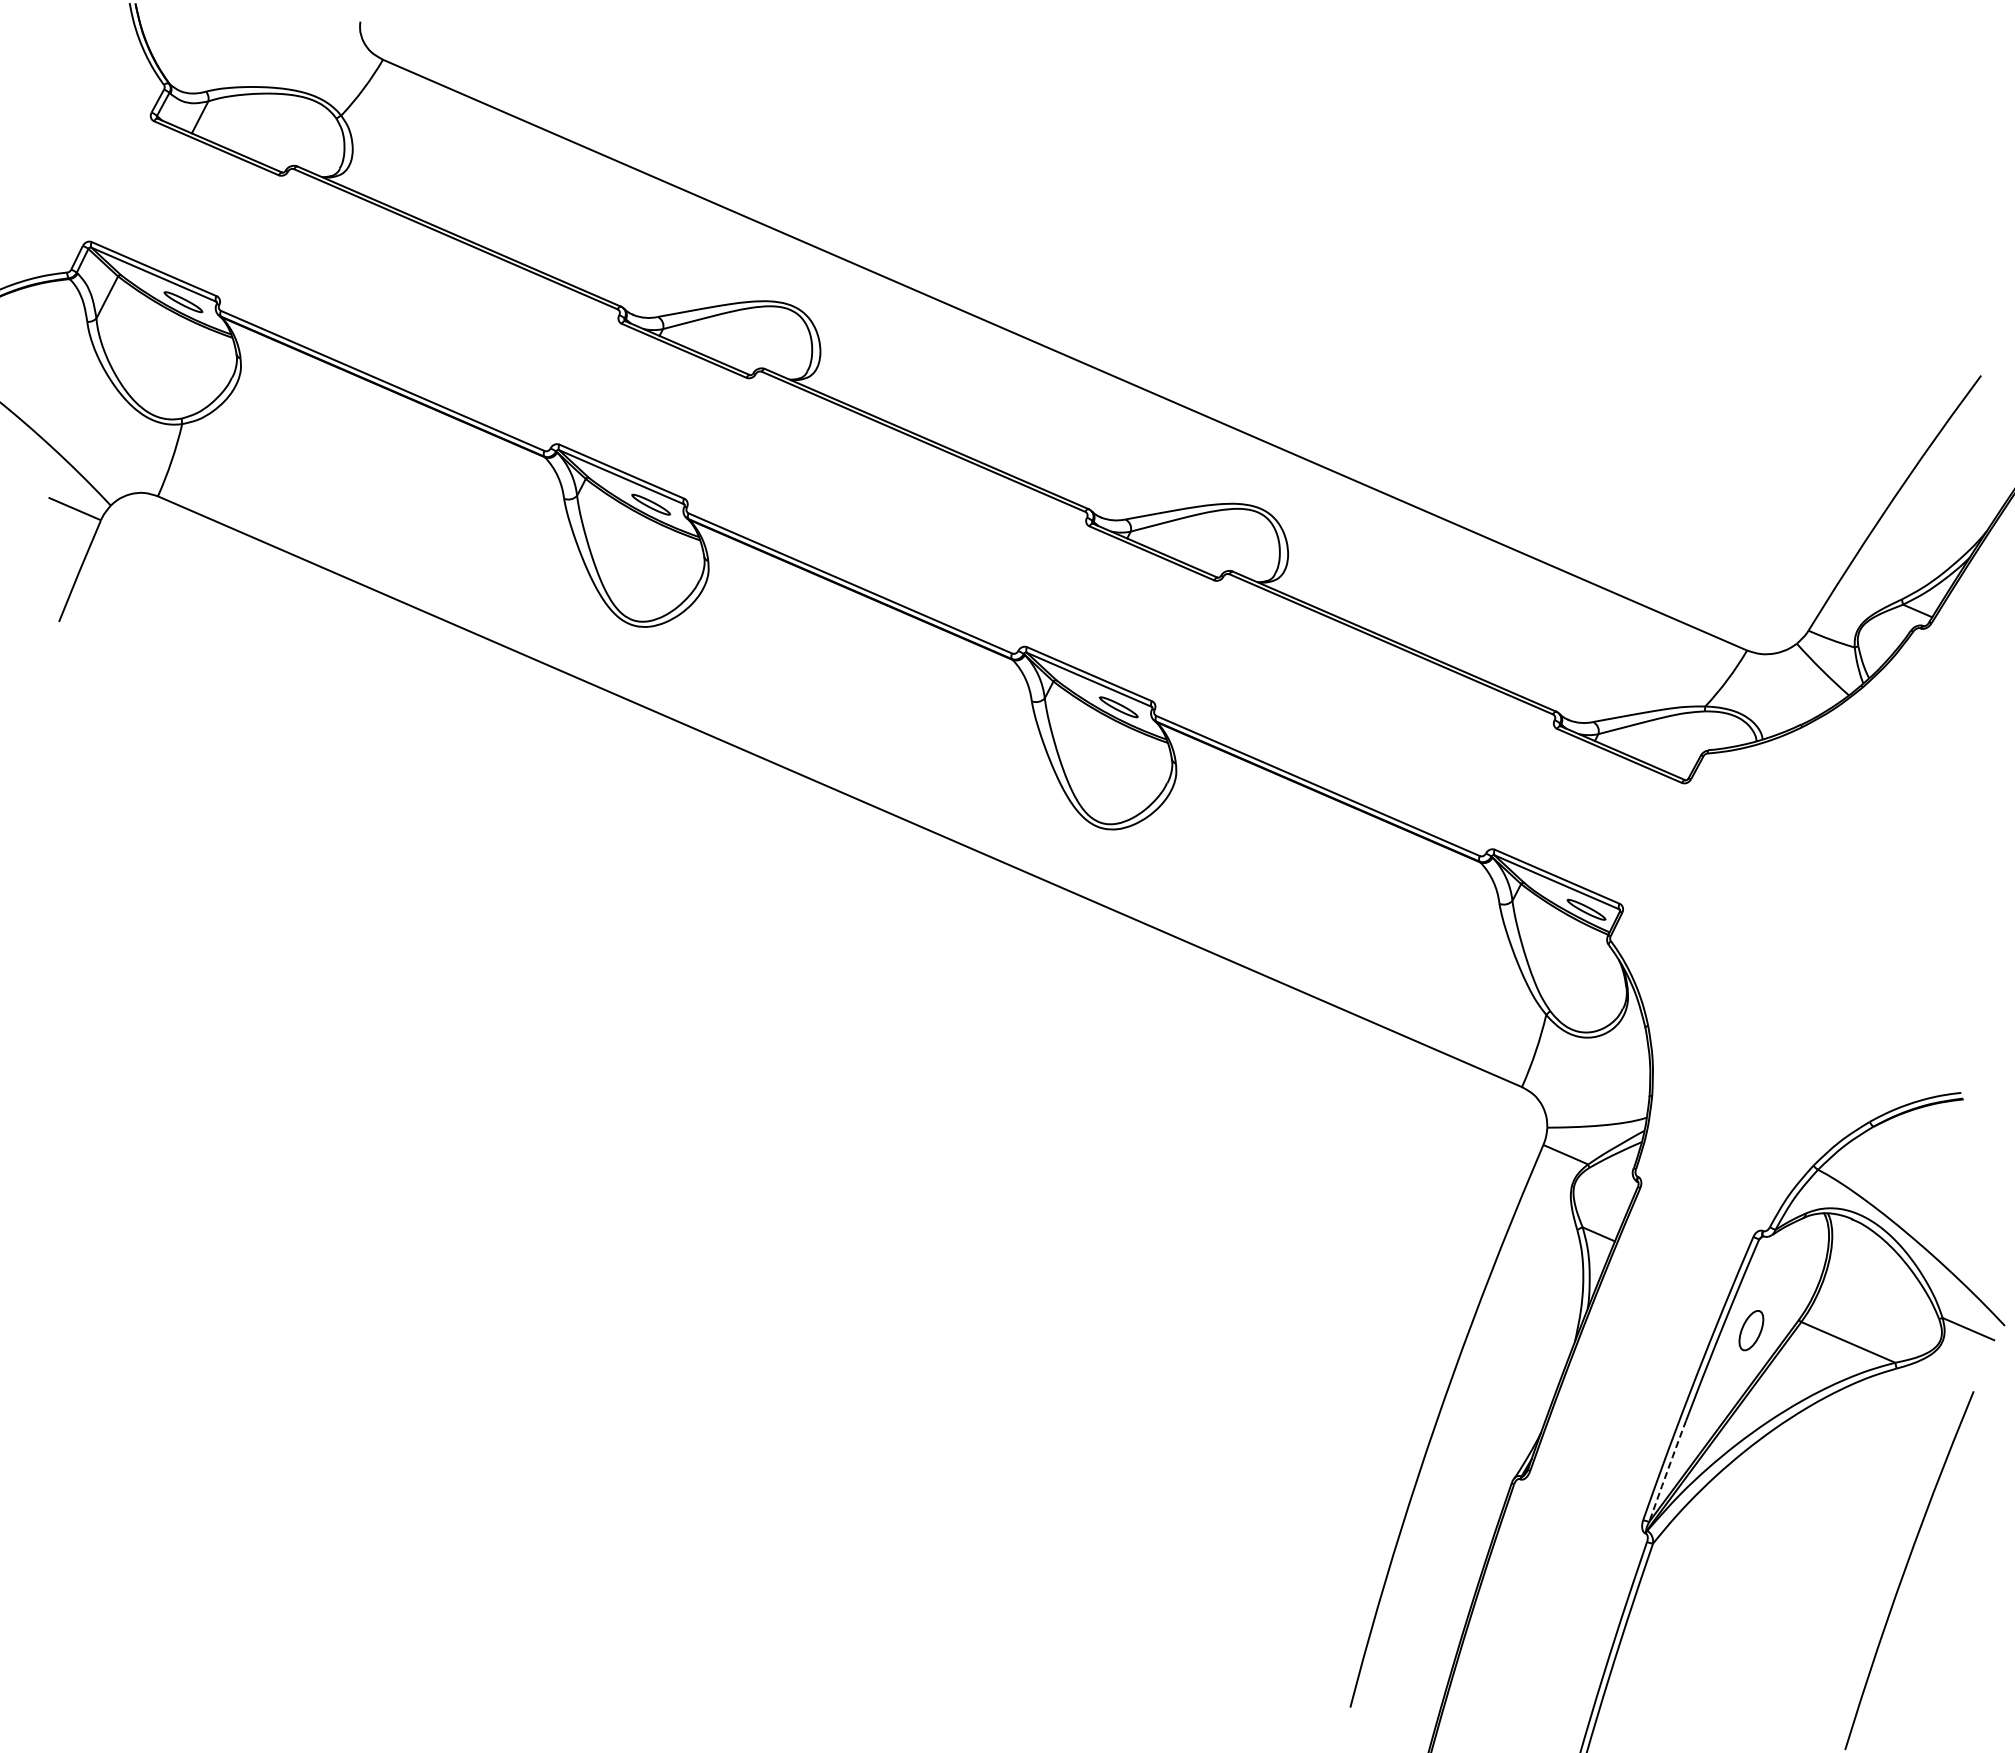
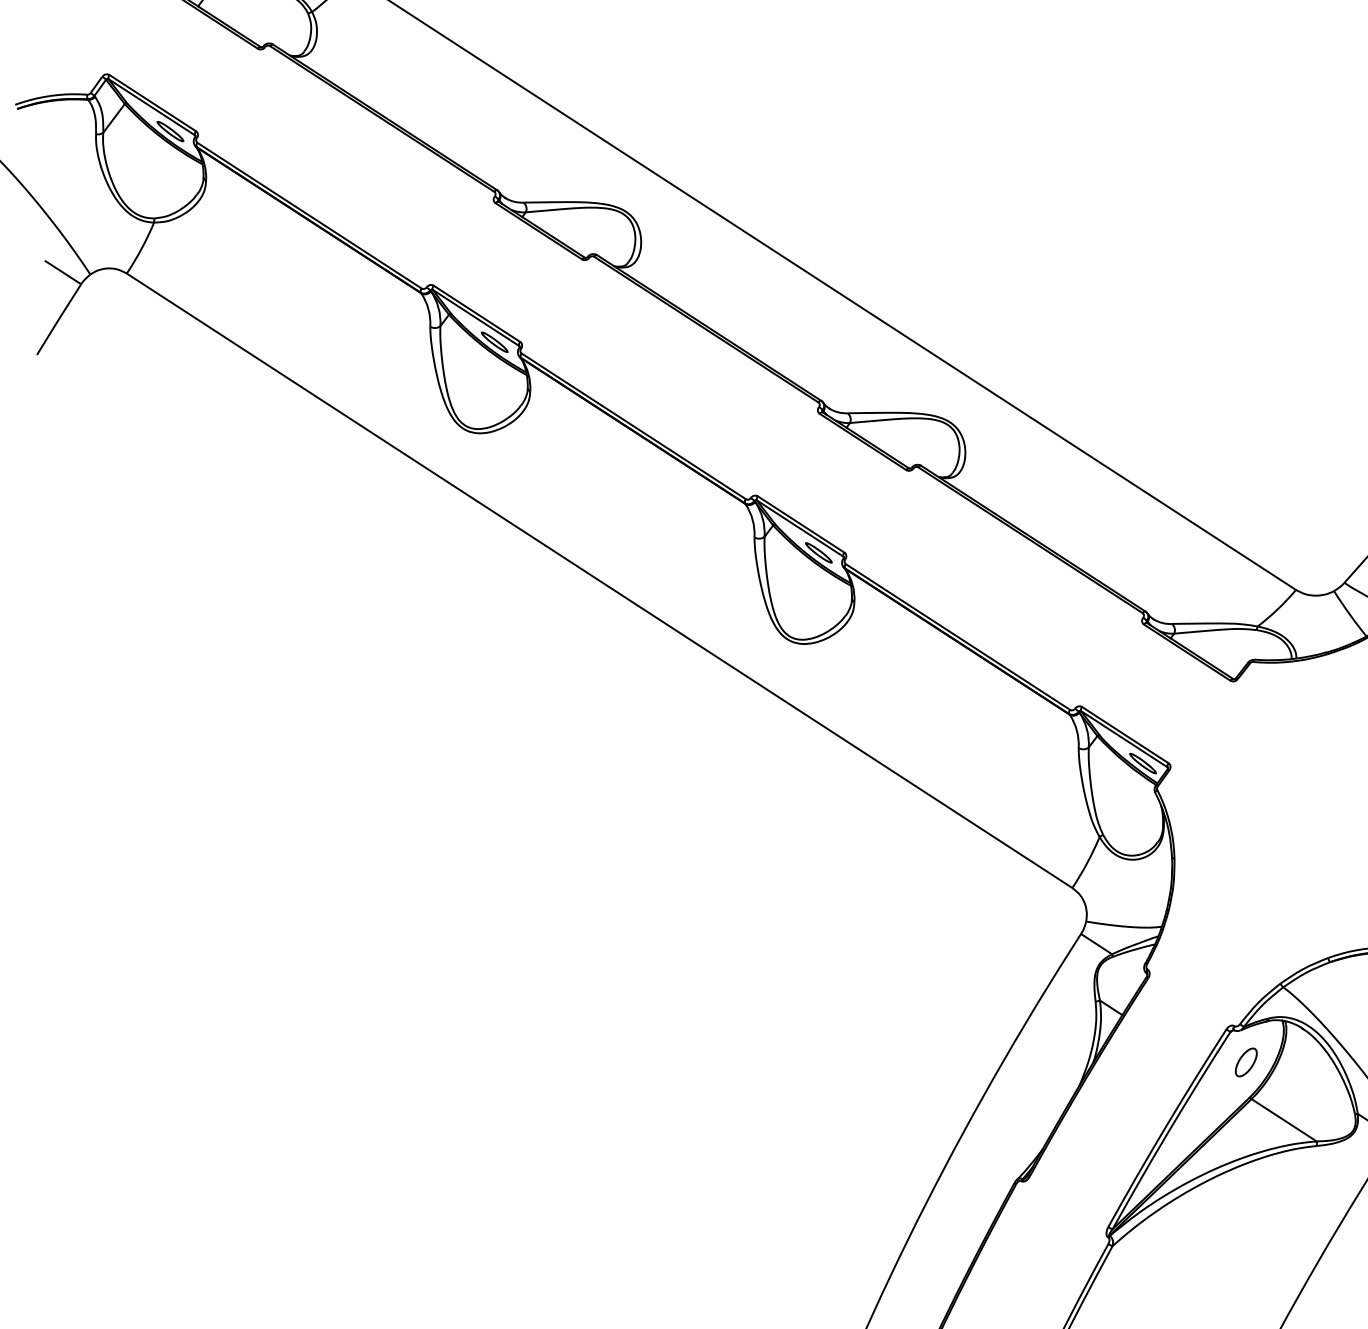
part: (1751, 1330) -> (1246, 1062), moved
line: (1667, 1471) -> (1132, 1193), dashed -> solid

